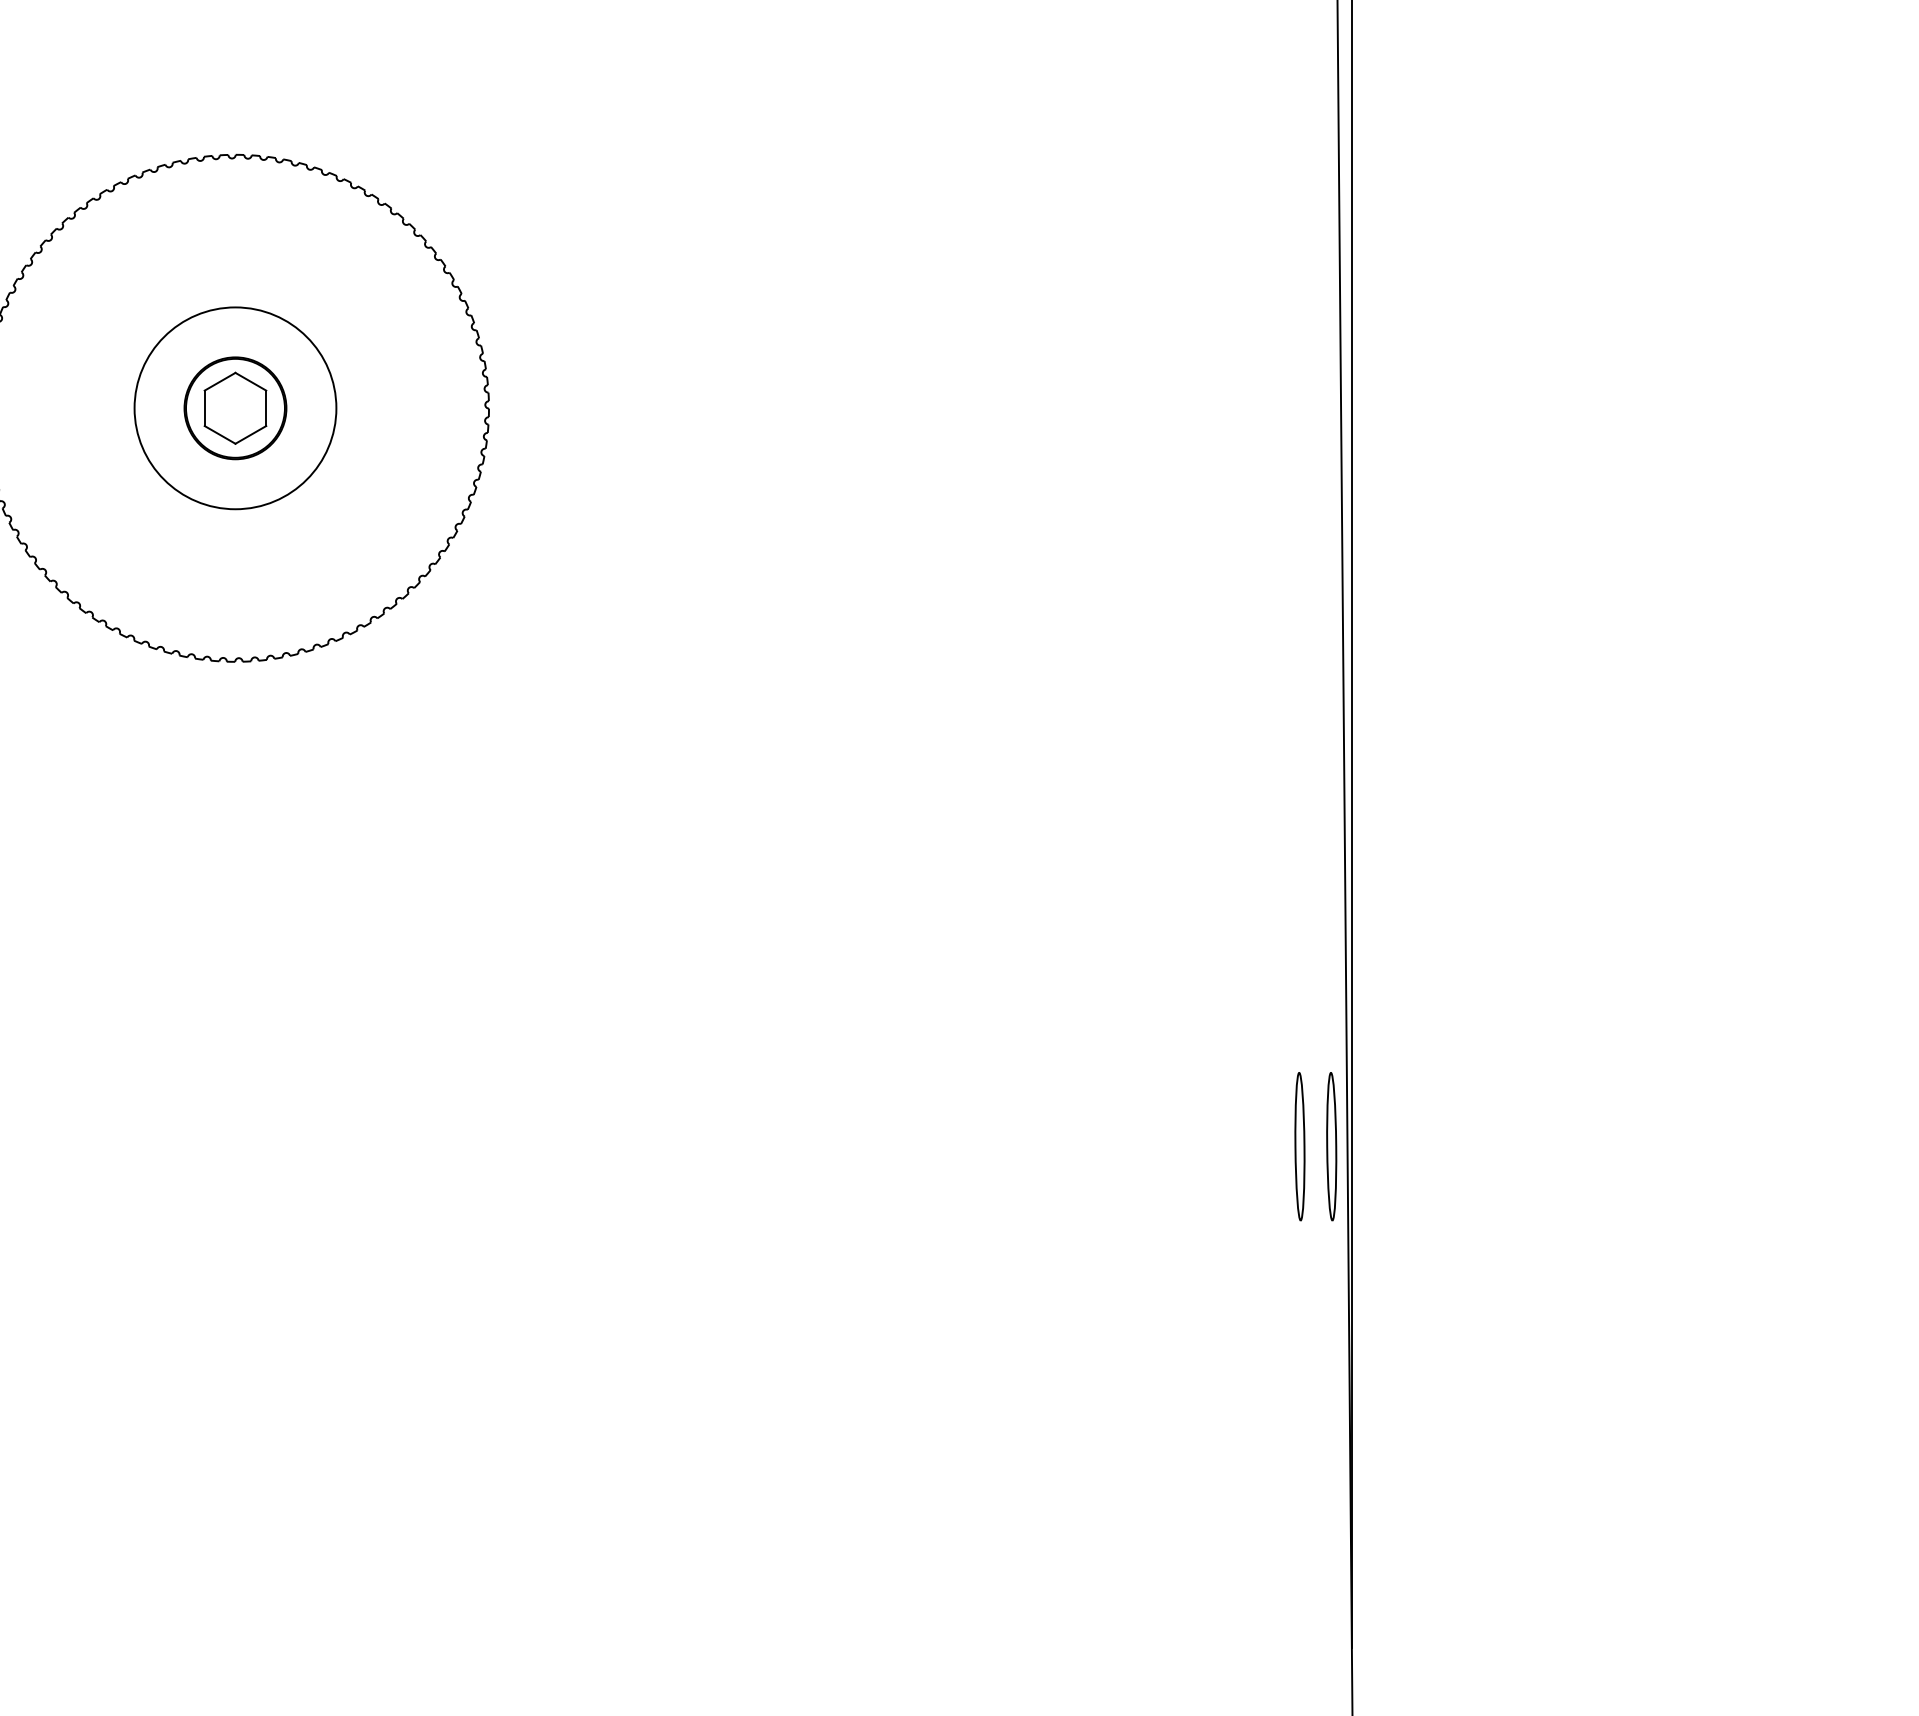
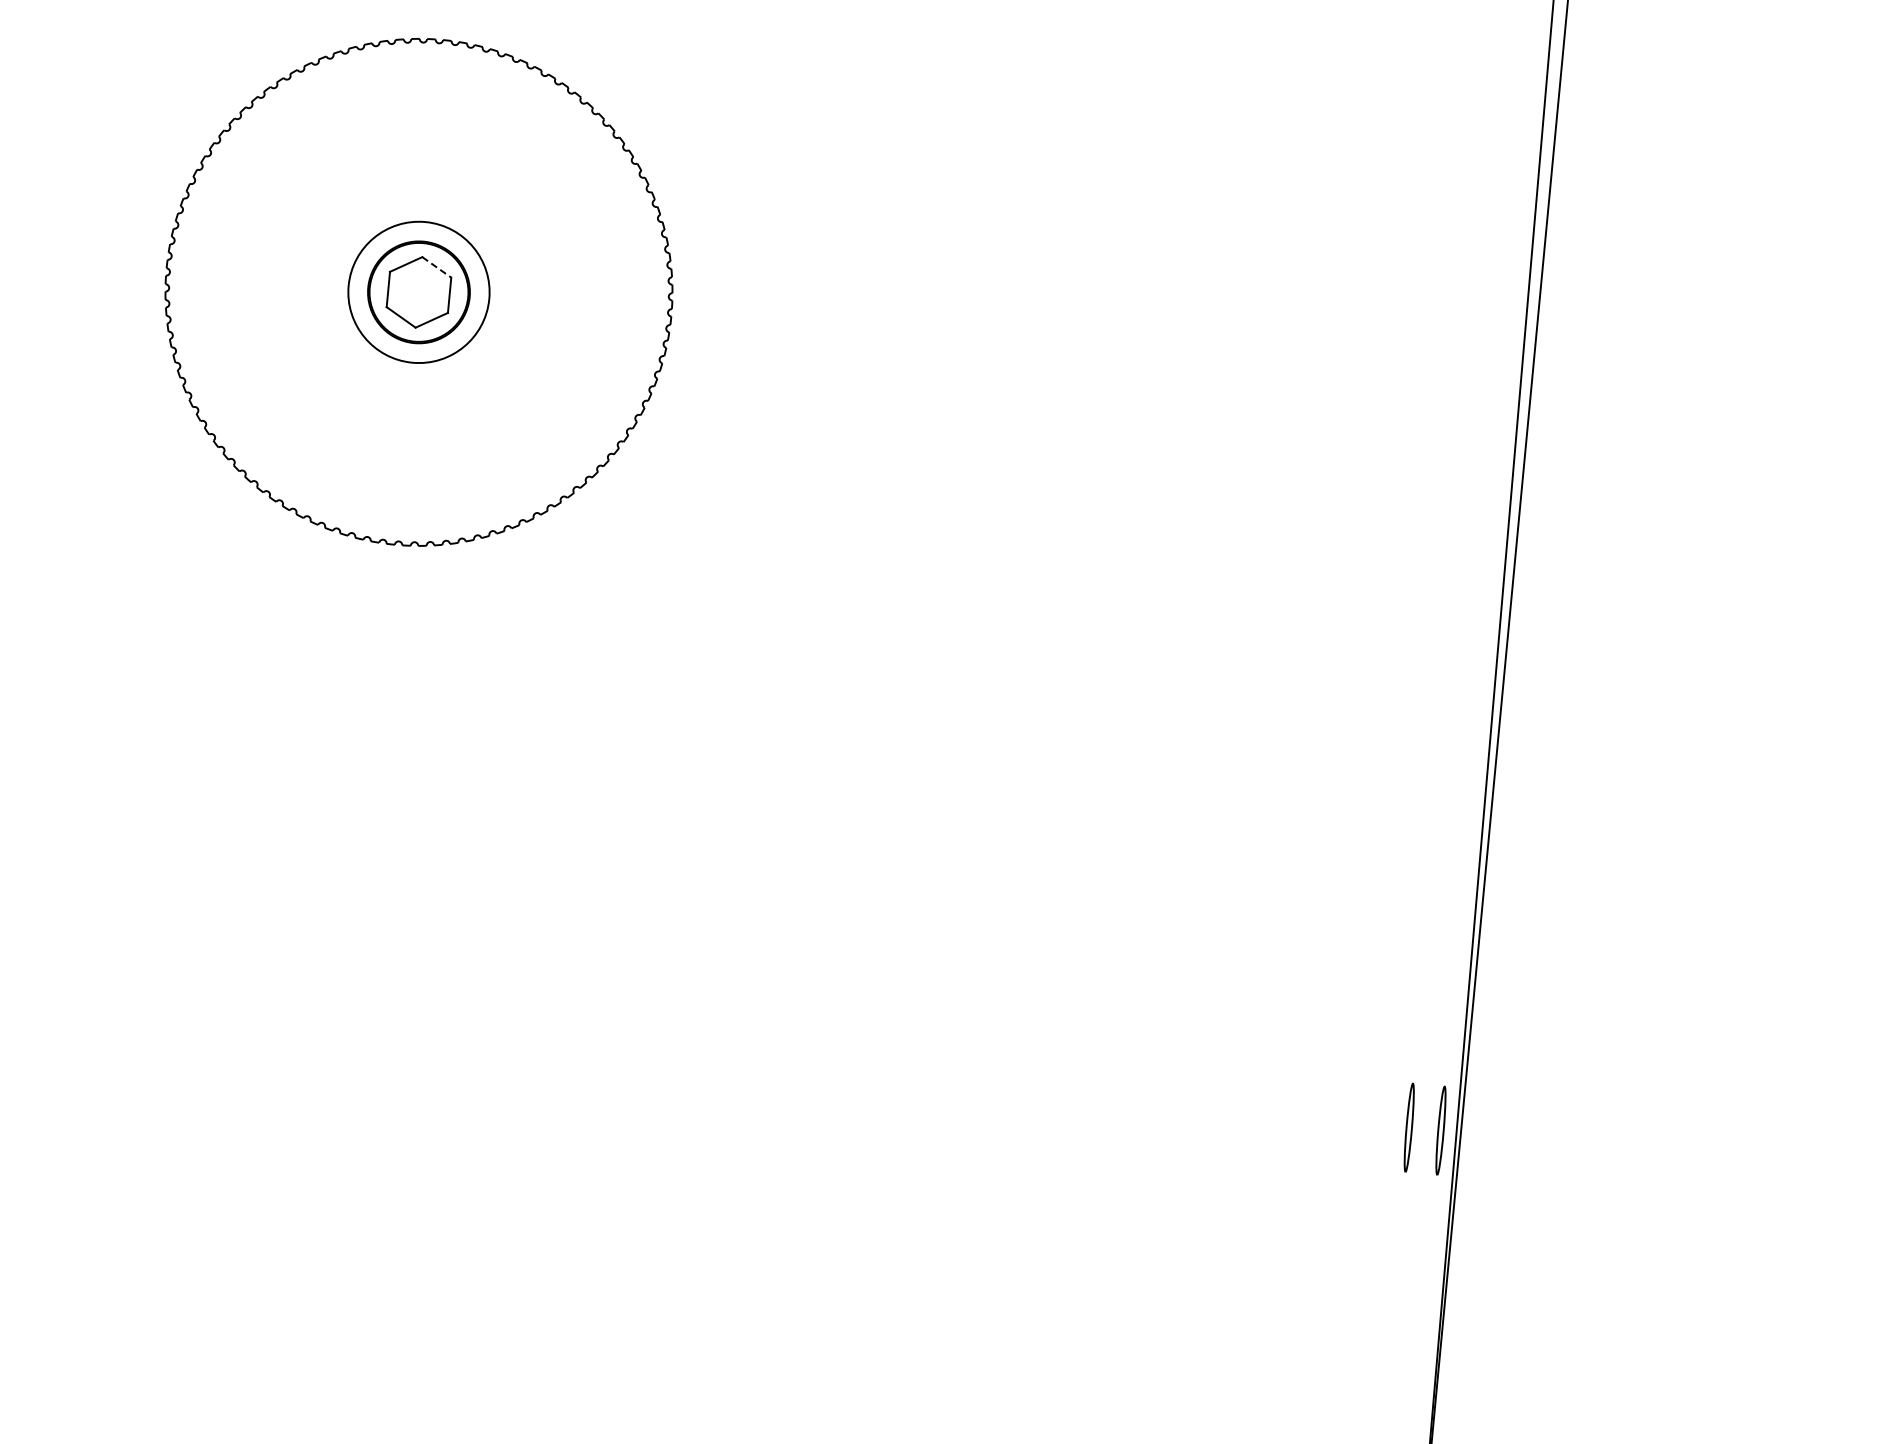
line: (250, 381) -> (436, 267), solid -> dashed
circle: (235, 408) -> (418, 292), size x0.7
part: (1299, 1146) -> (1408, 1127), size x0.6
part: (1331, 1146) -> (1440, 1130), size x0.6

